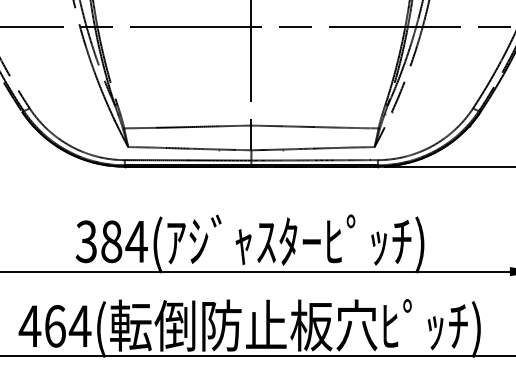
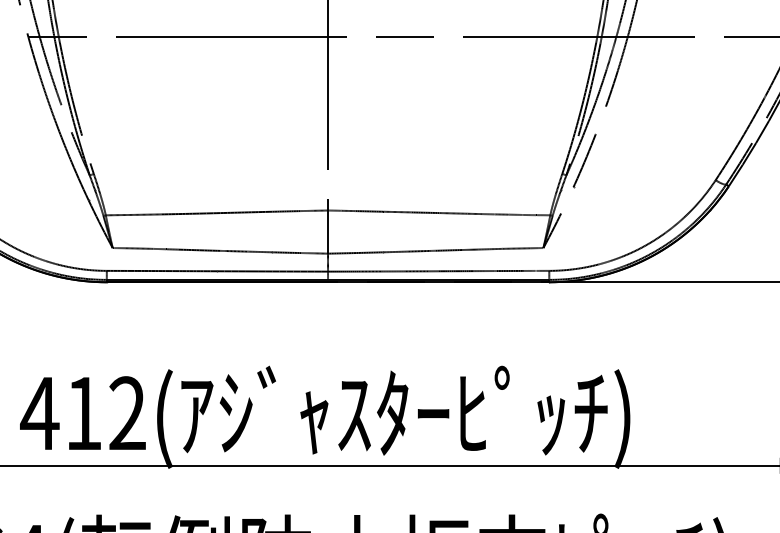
text: (111, 241) -> (83, 413), 384( -> 412(

